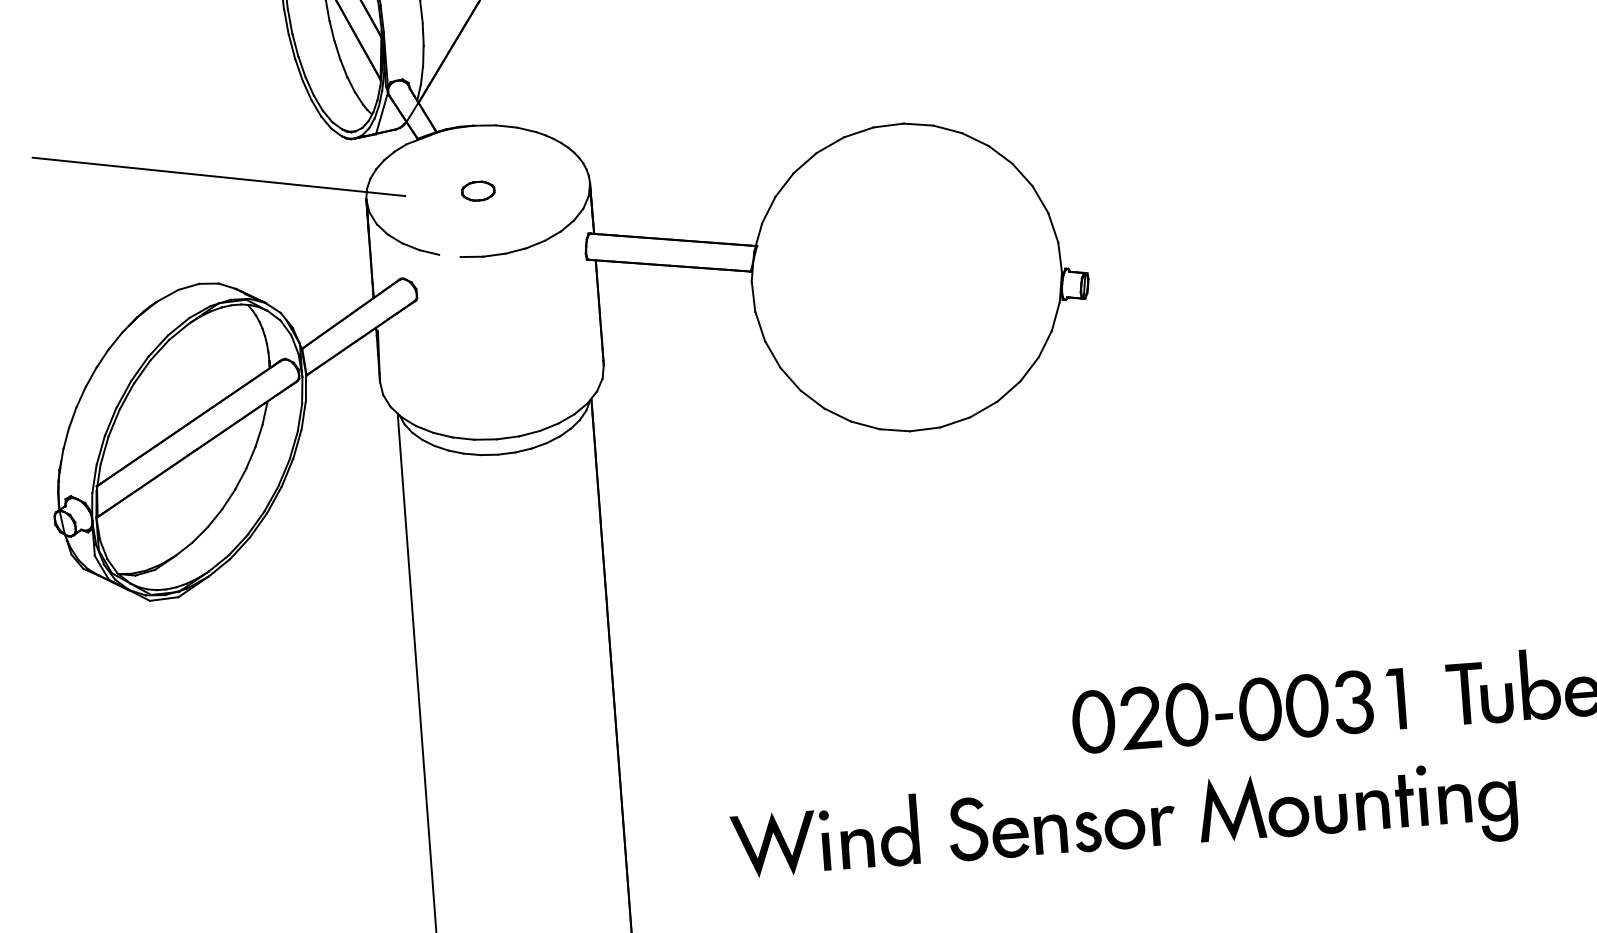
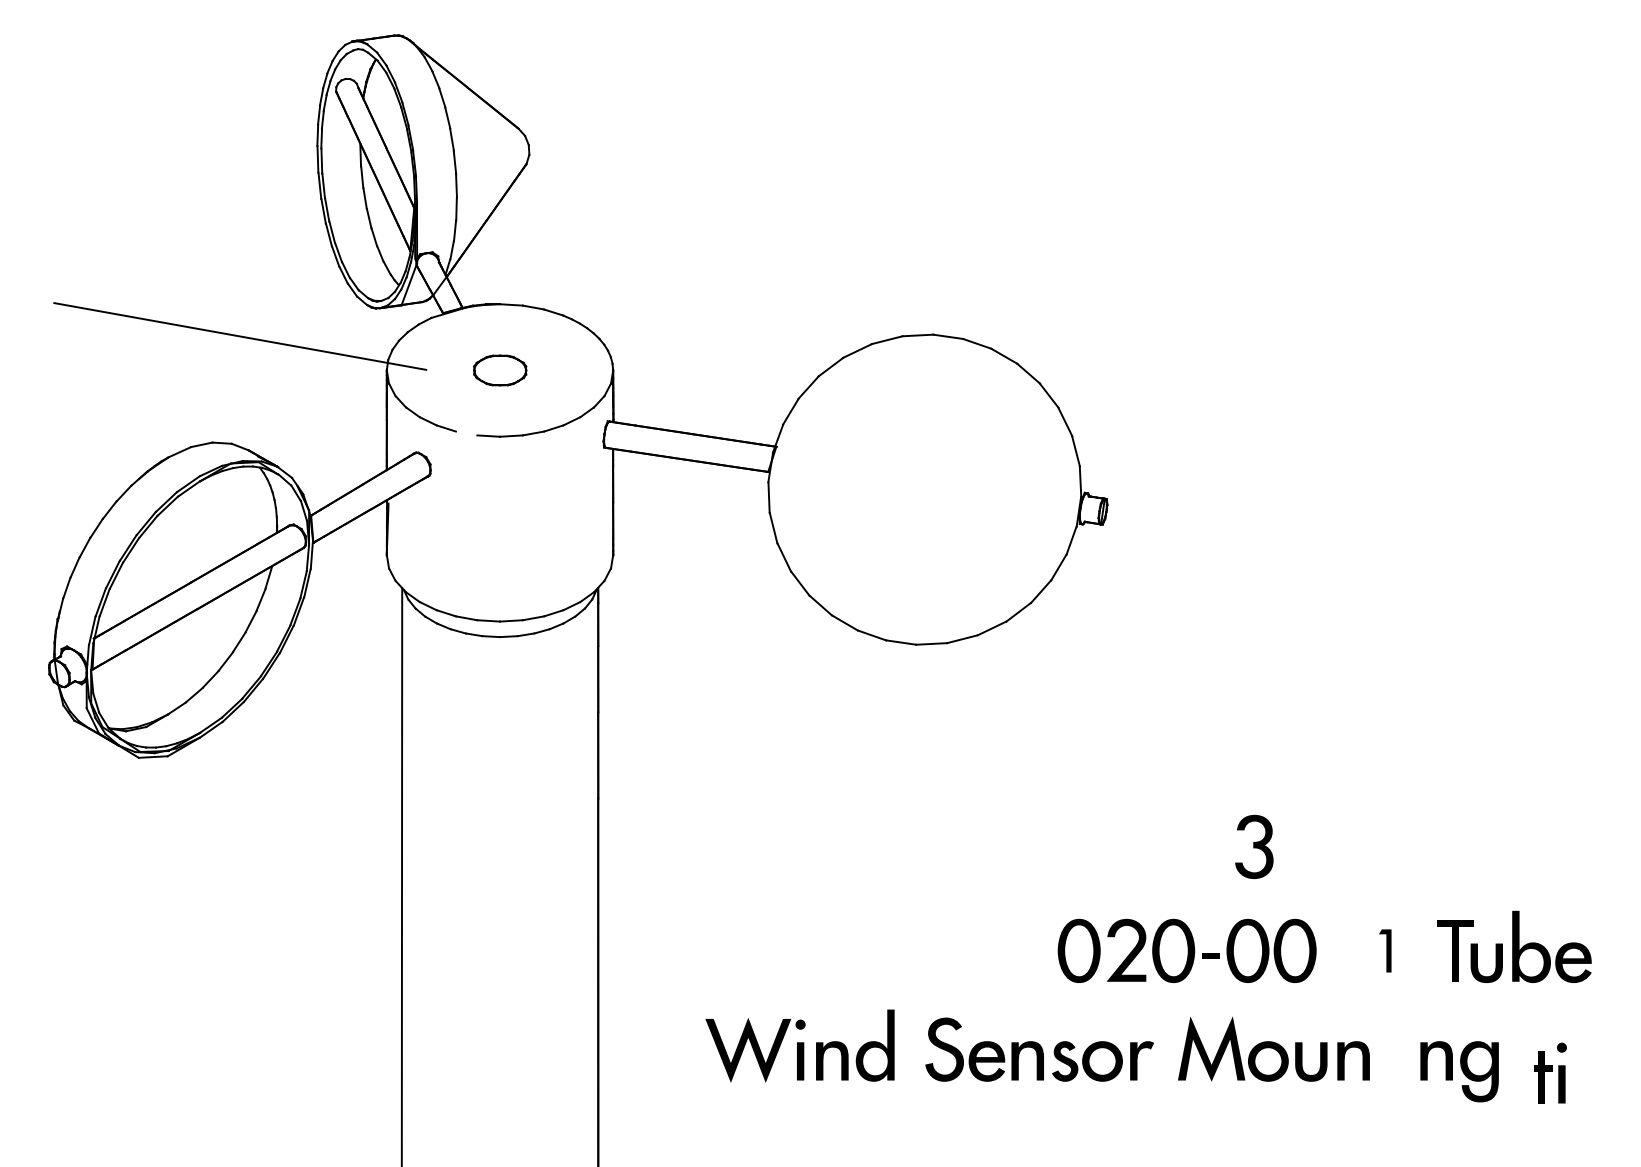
part: (477, 191) -> (499, 370), size x1.6
part: (1396, 698) -> (1385, 950), size x0.7
part: (1353, 701) -> (1254, 846), moved
part: (1411, 795) -> (1550, 1072), moved

